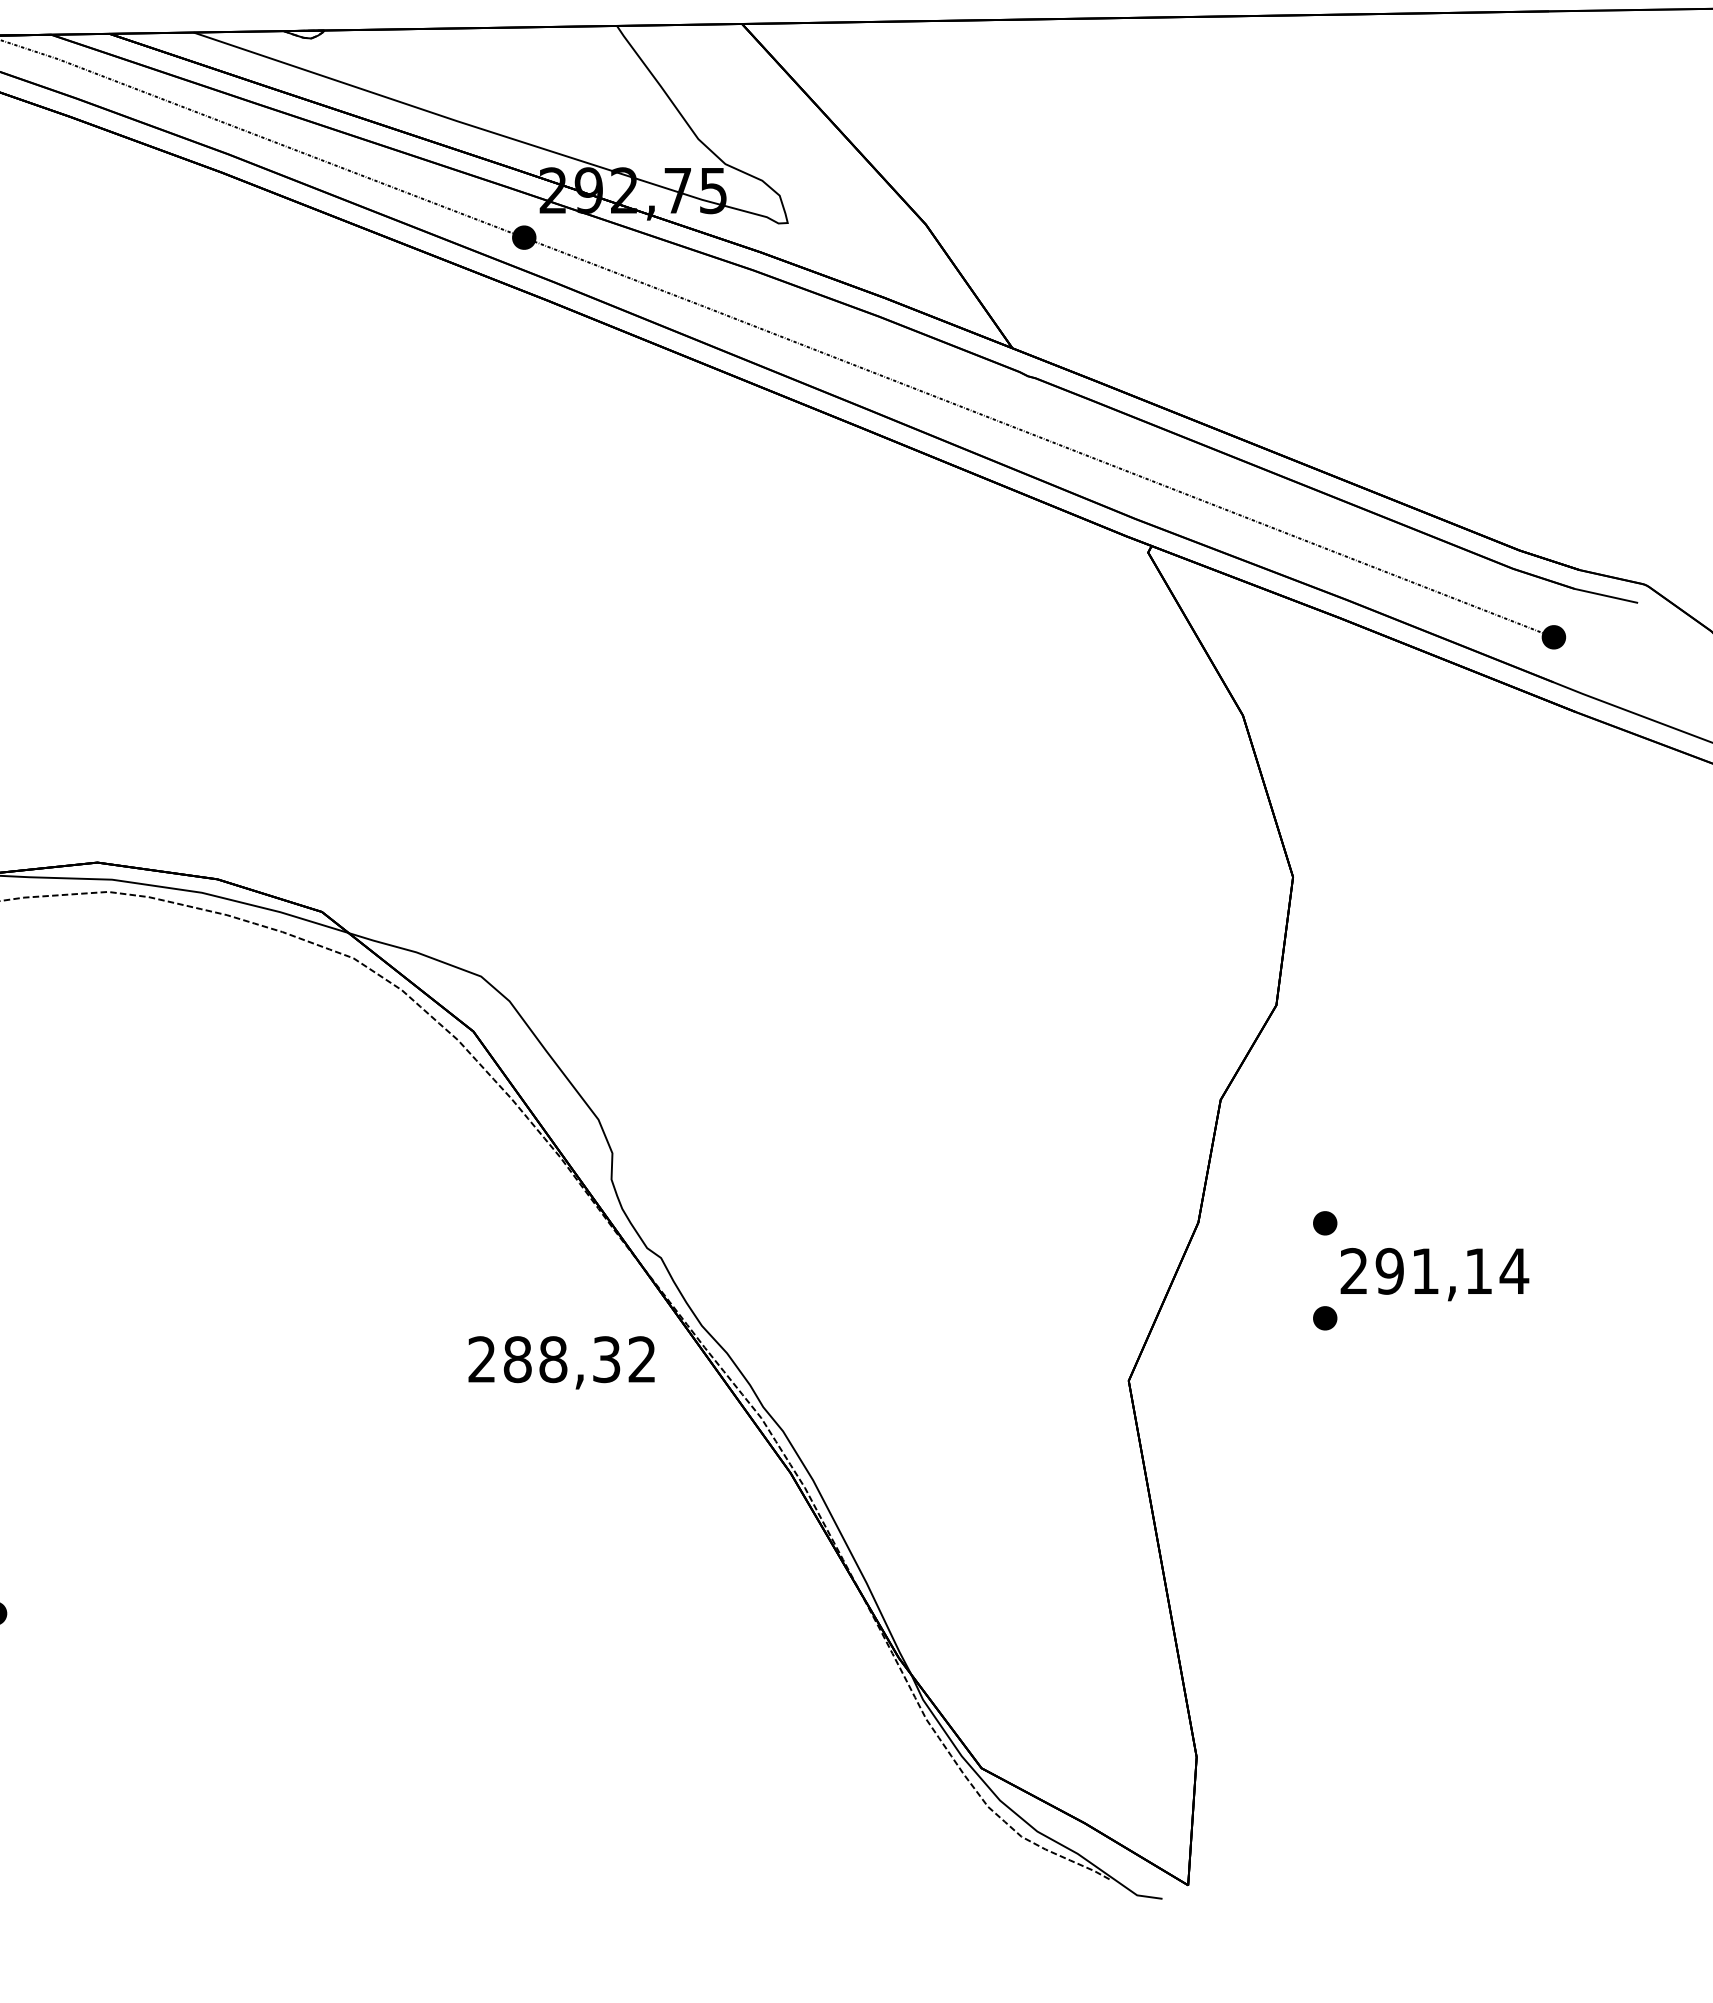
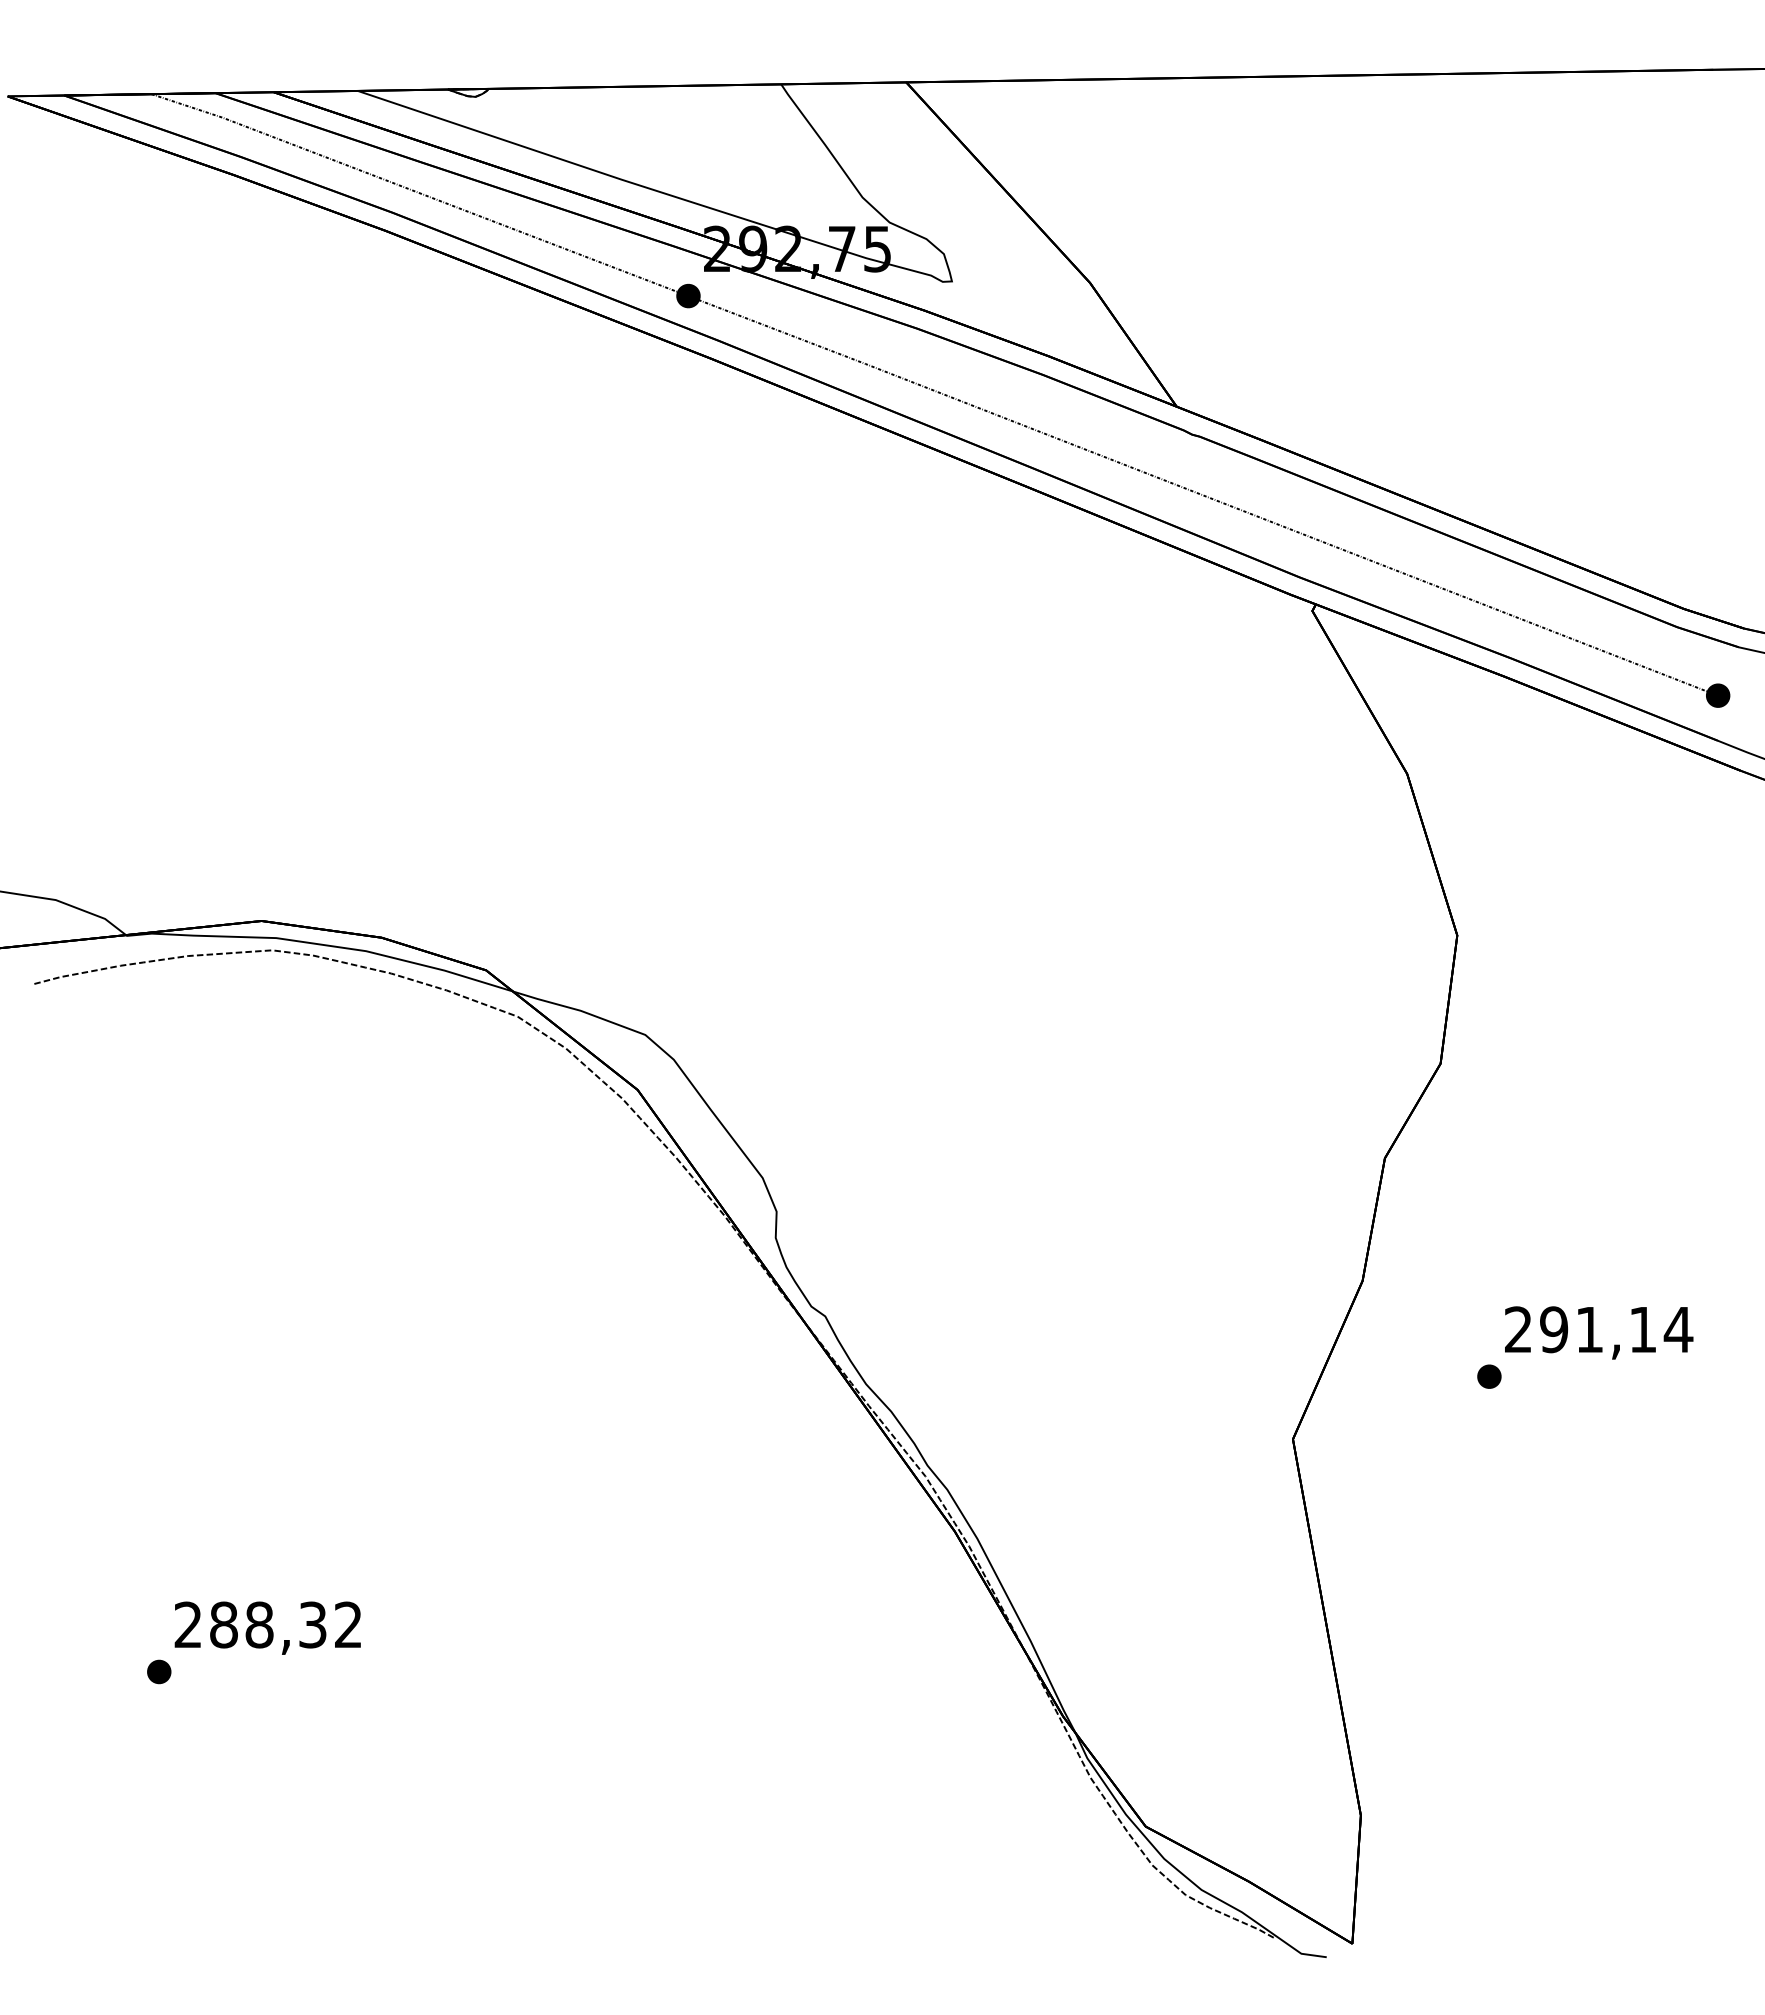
part: (1325, 1223) -> (1489, 1281), removed
text: (561, 1362) -> (267, 1627), moved

